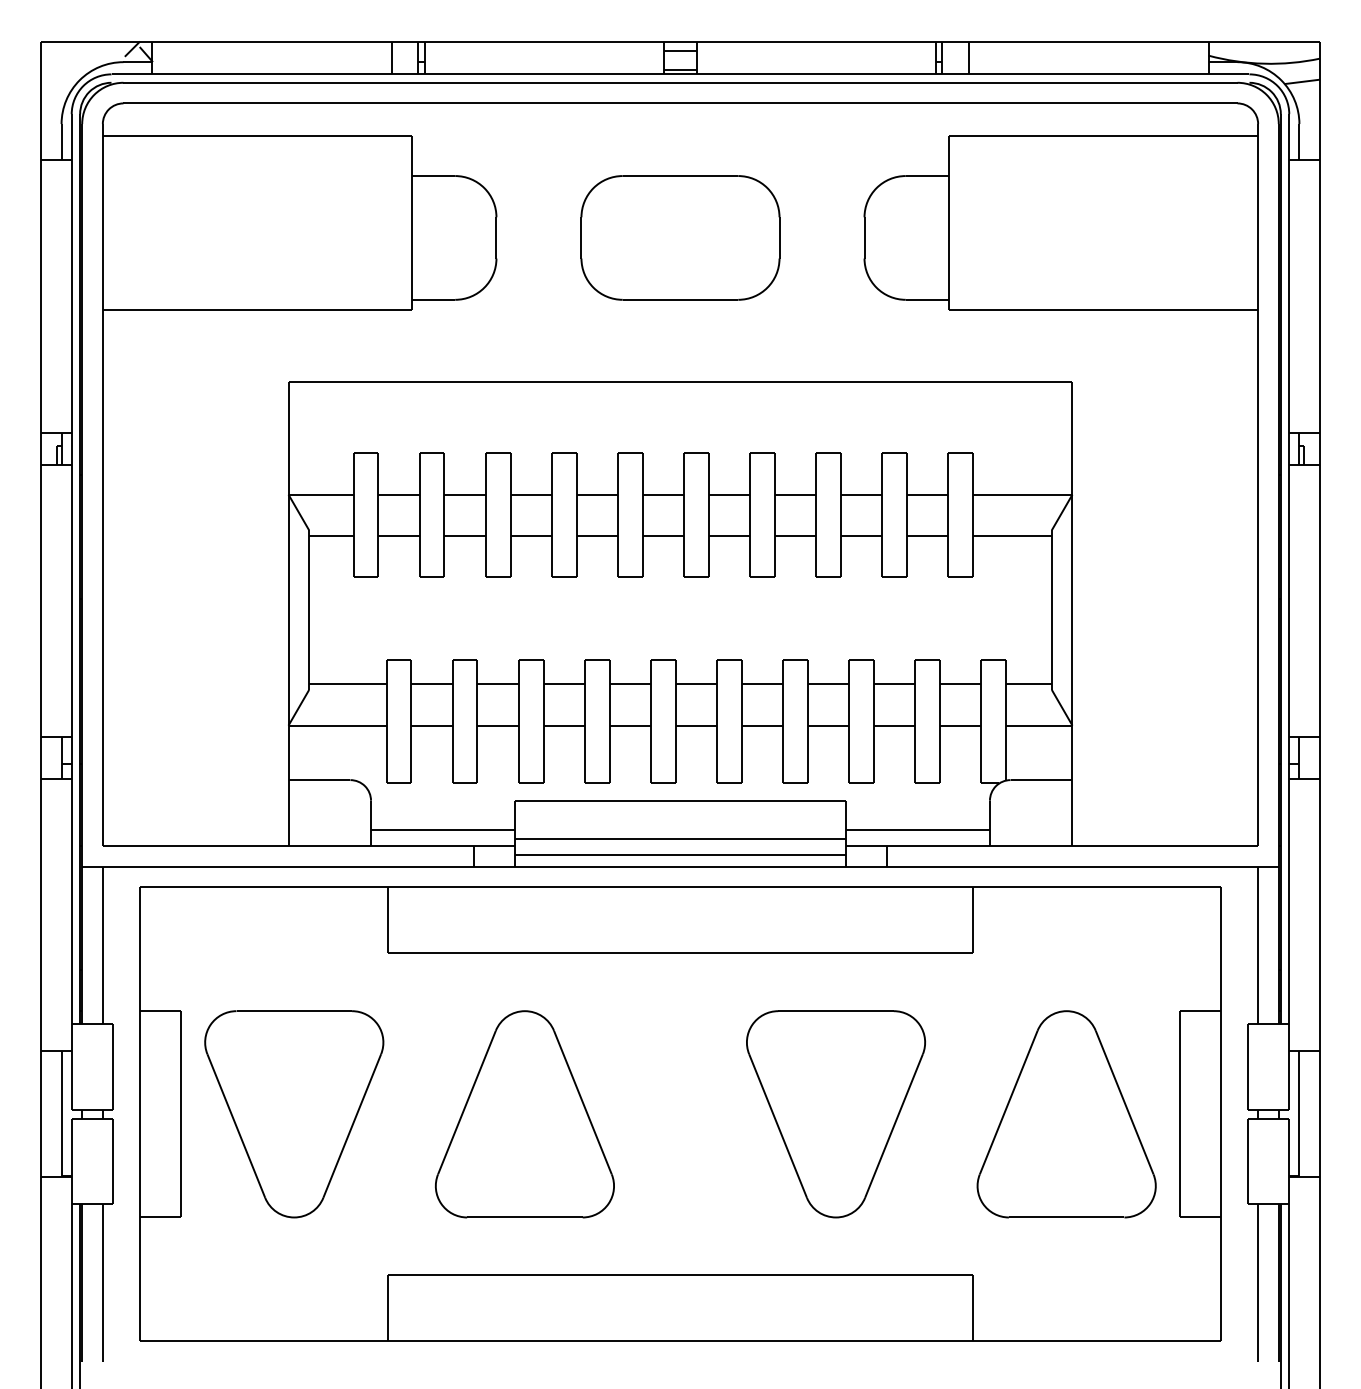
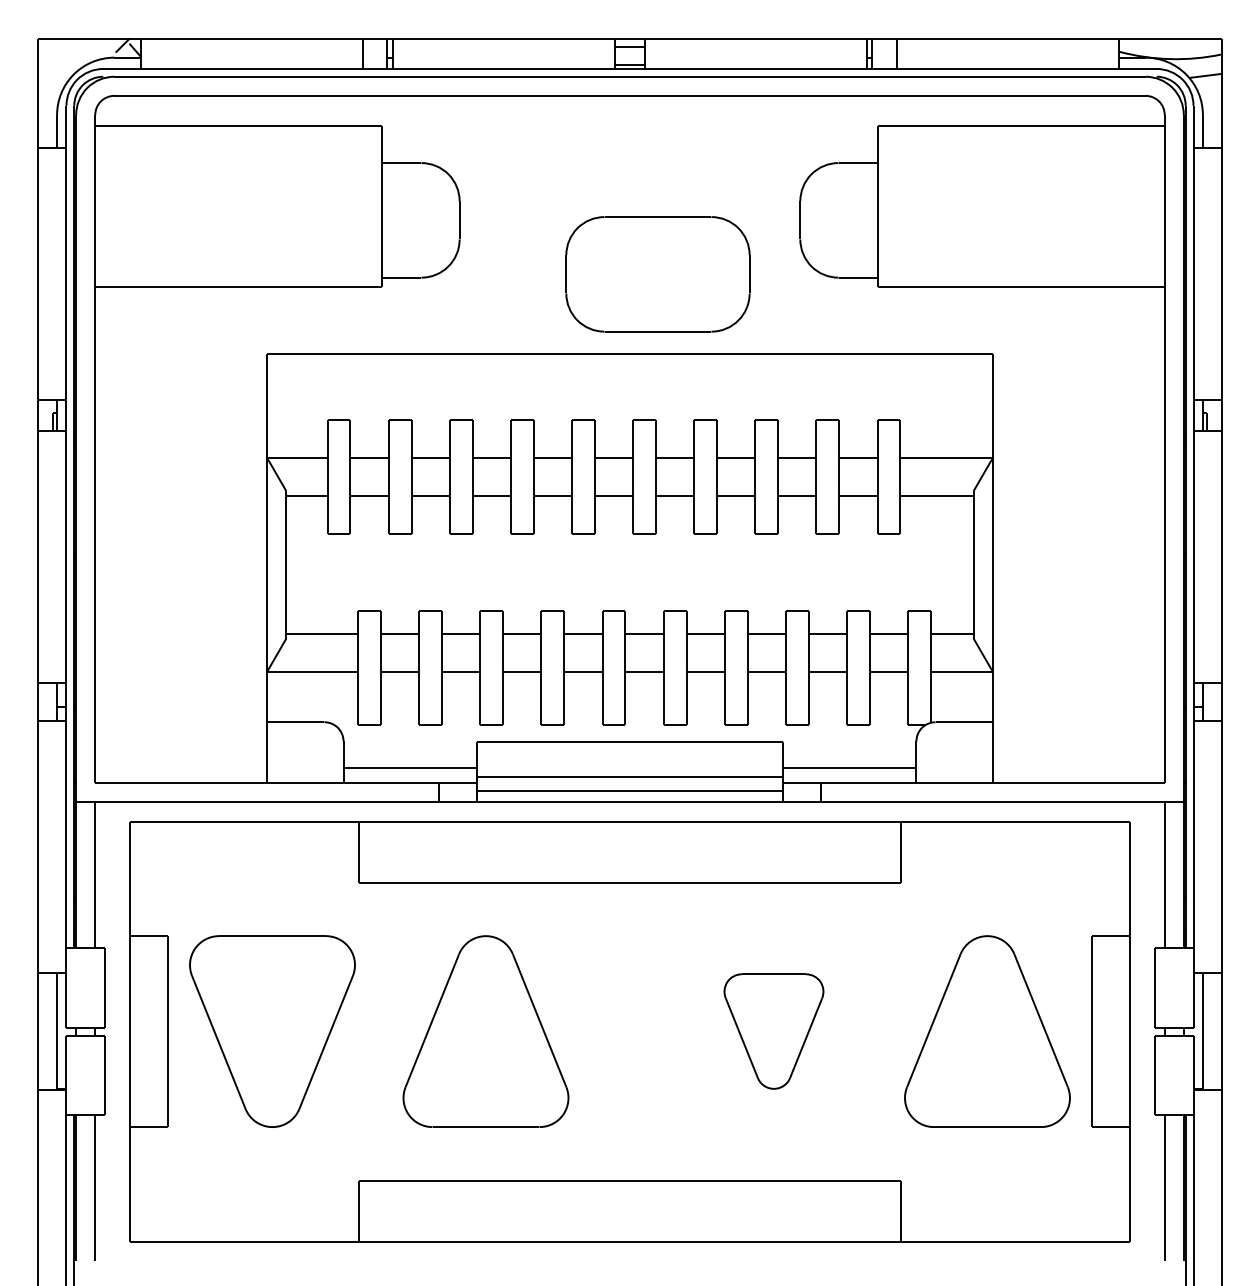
part: (679, 238) -> (657, 274), moved
part: (835, 1114) -> (773, 1031), size x0.6

